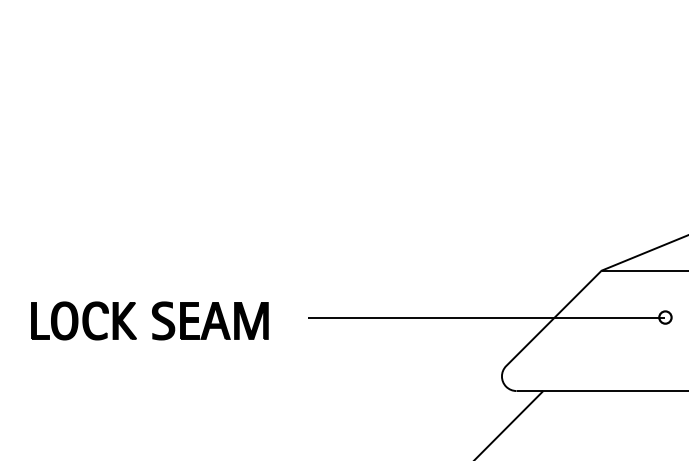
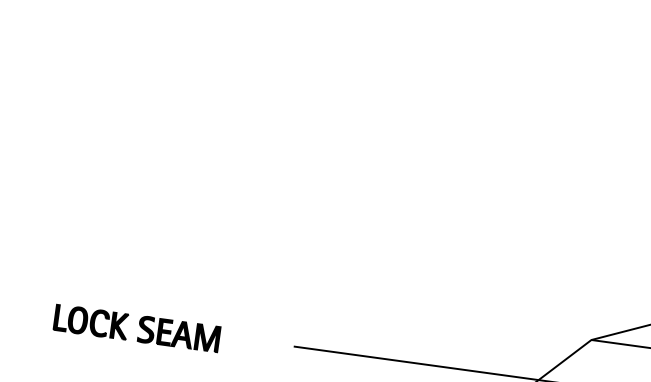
part: (149, 320) -> (136, 327), size x0.7

